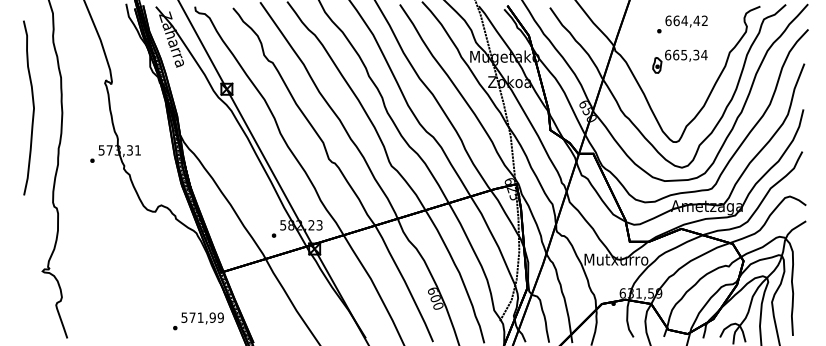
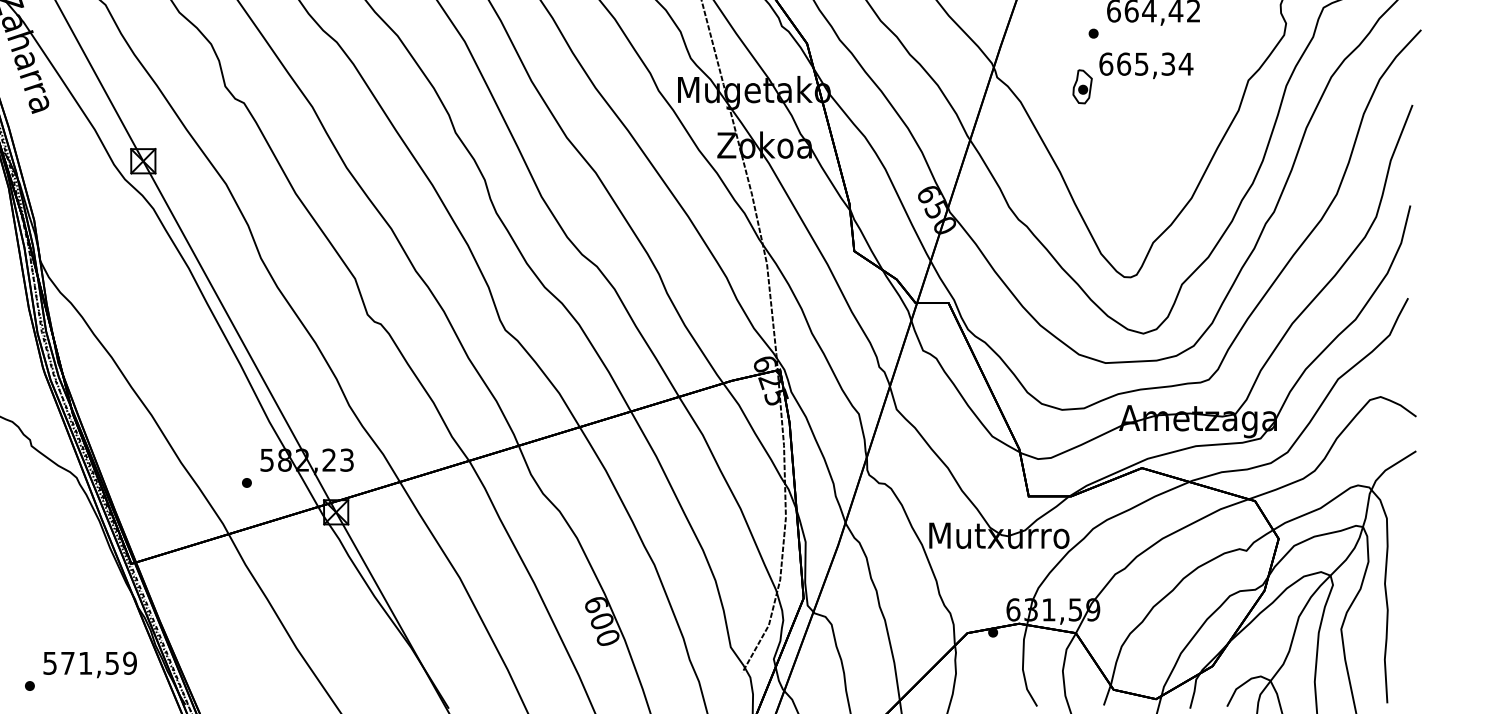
part: (679, 61) -> (1131, 78), moved
text: (212, 317) -> (111, 662), 571,99 -> 571,59

